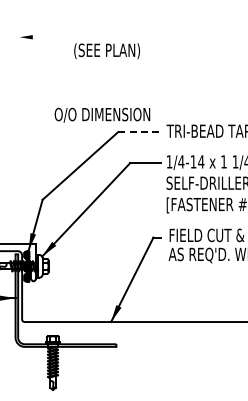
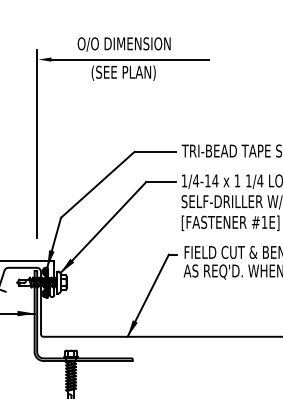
line: (113, 37) -> (129, 59), added
text: (101, 115) -> (123, 44), moved
line: (18, 124) -> (37, 144), added
line: (139, 131) -> (155, 151), dashed -> solid

